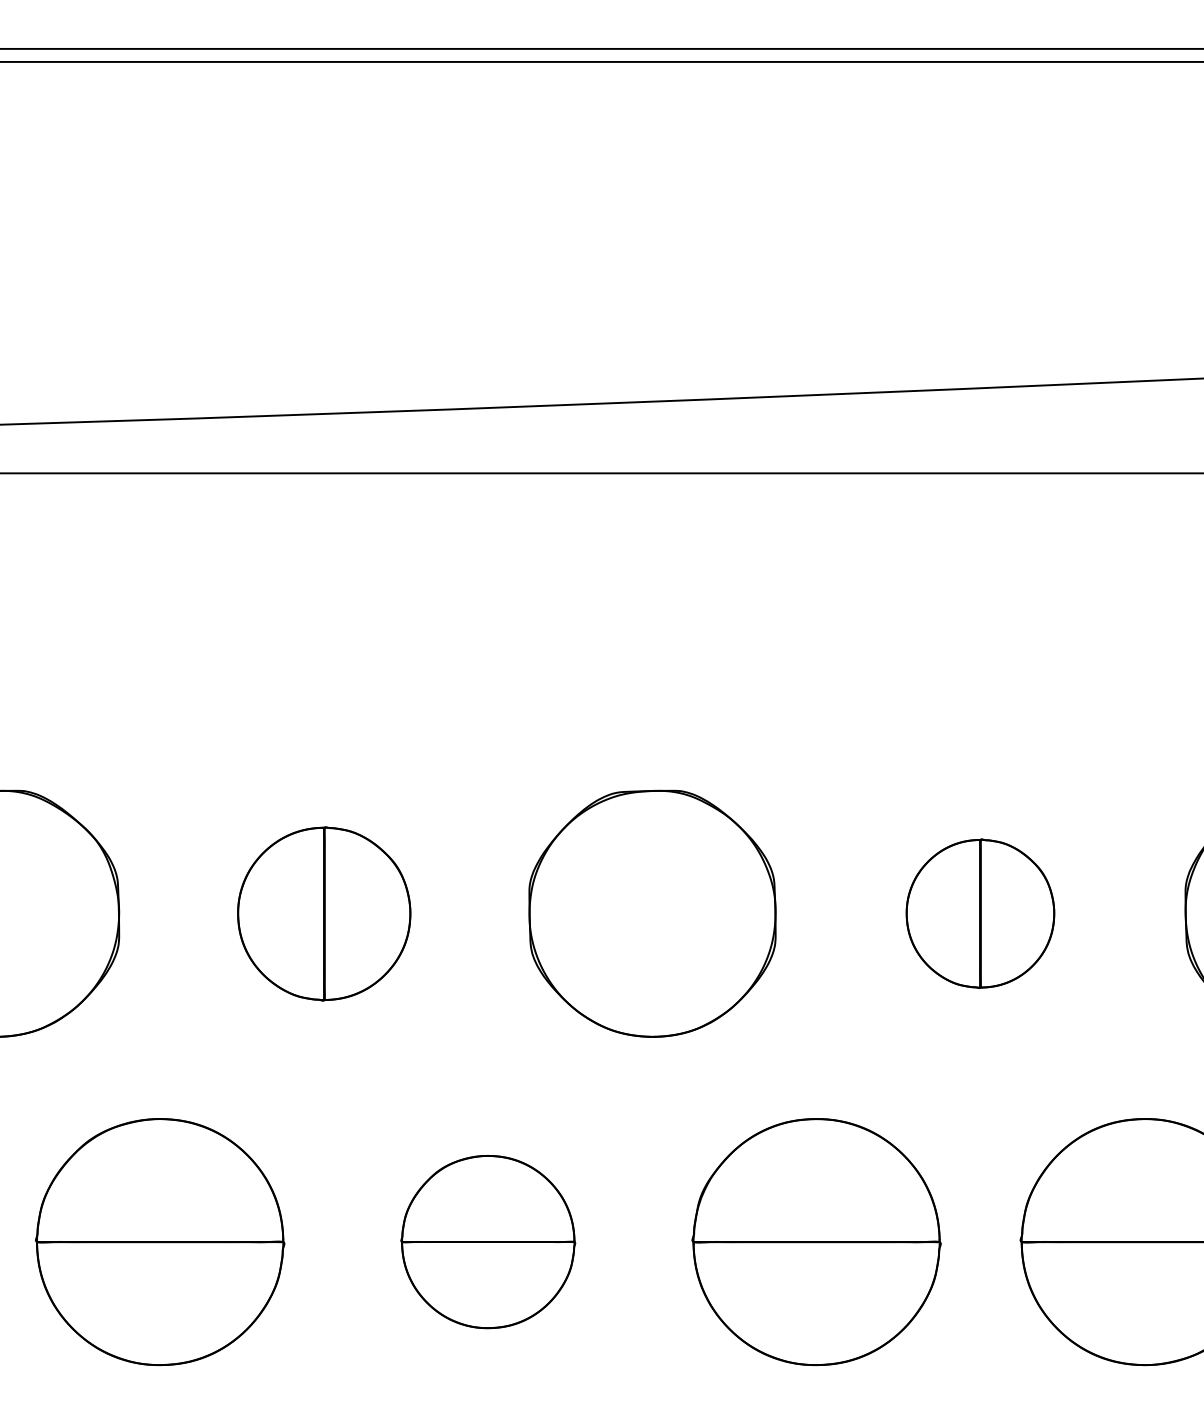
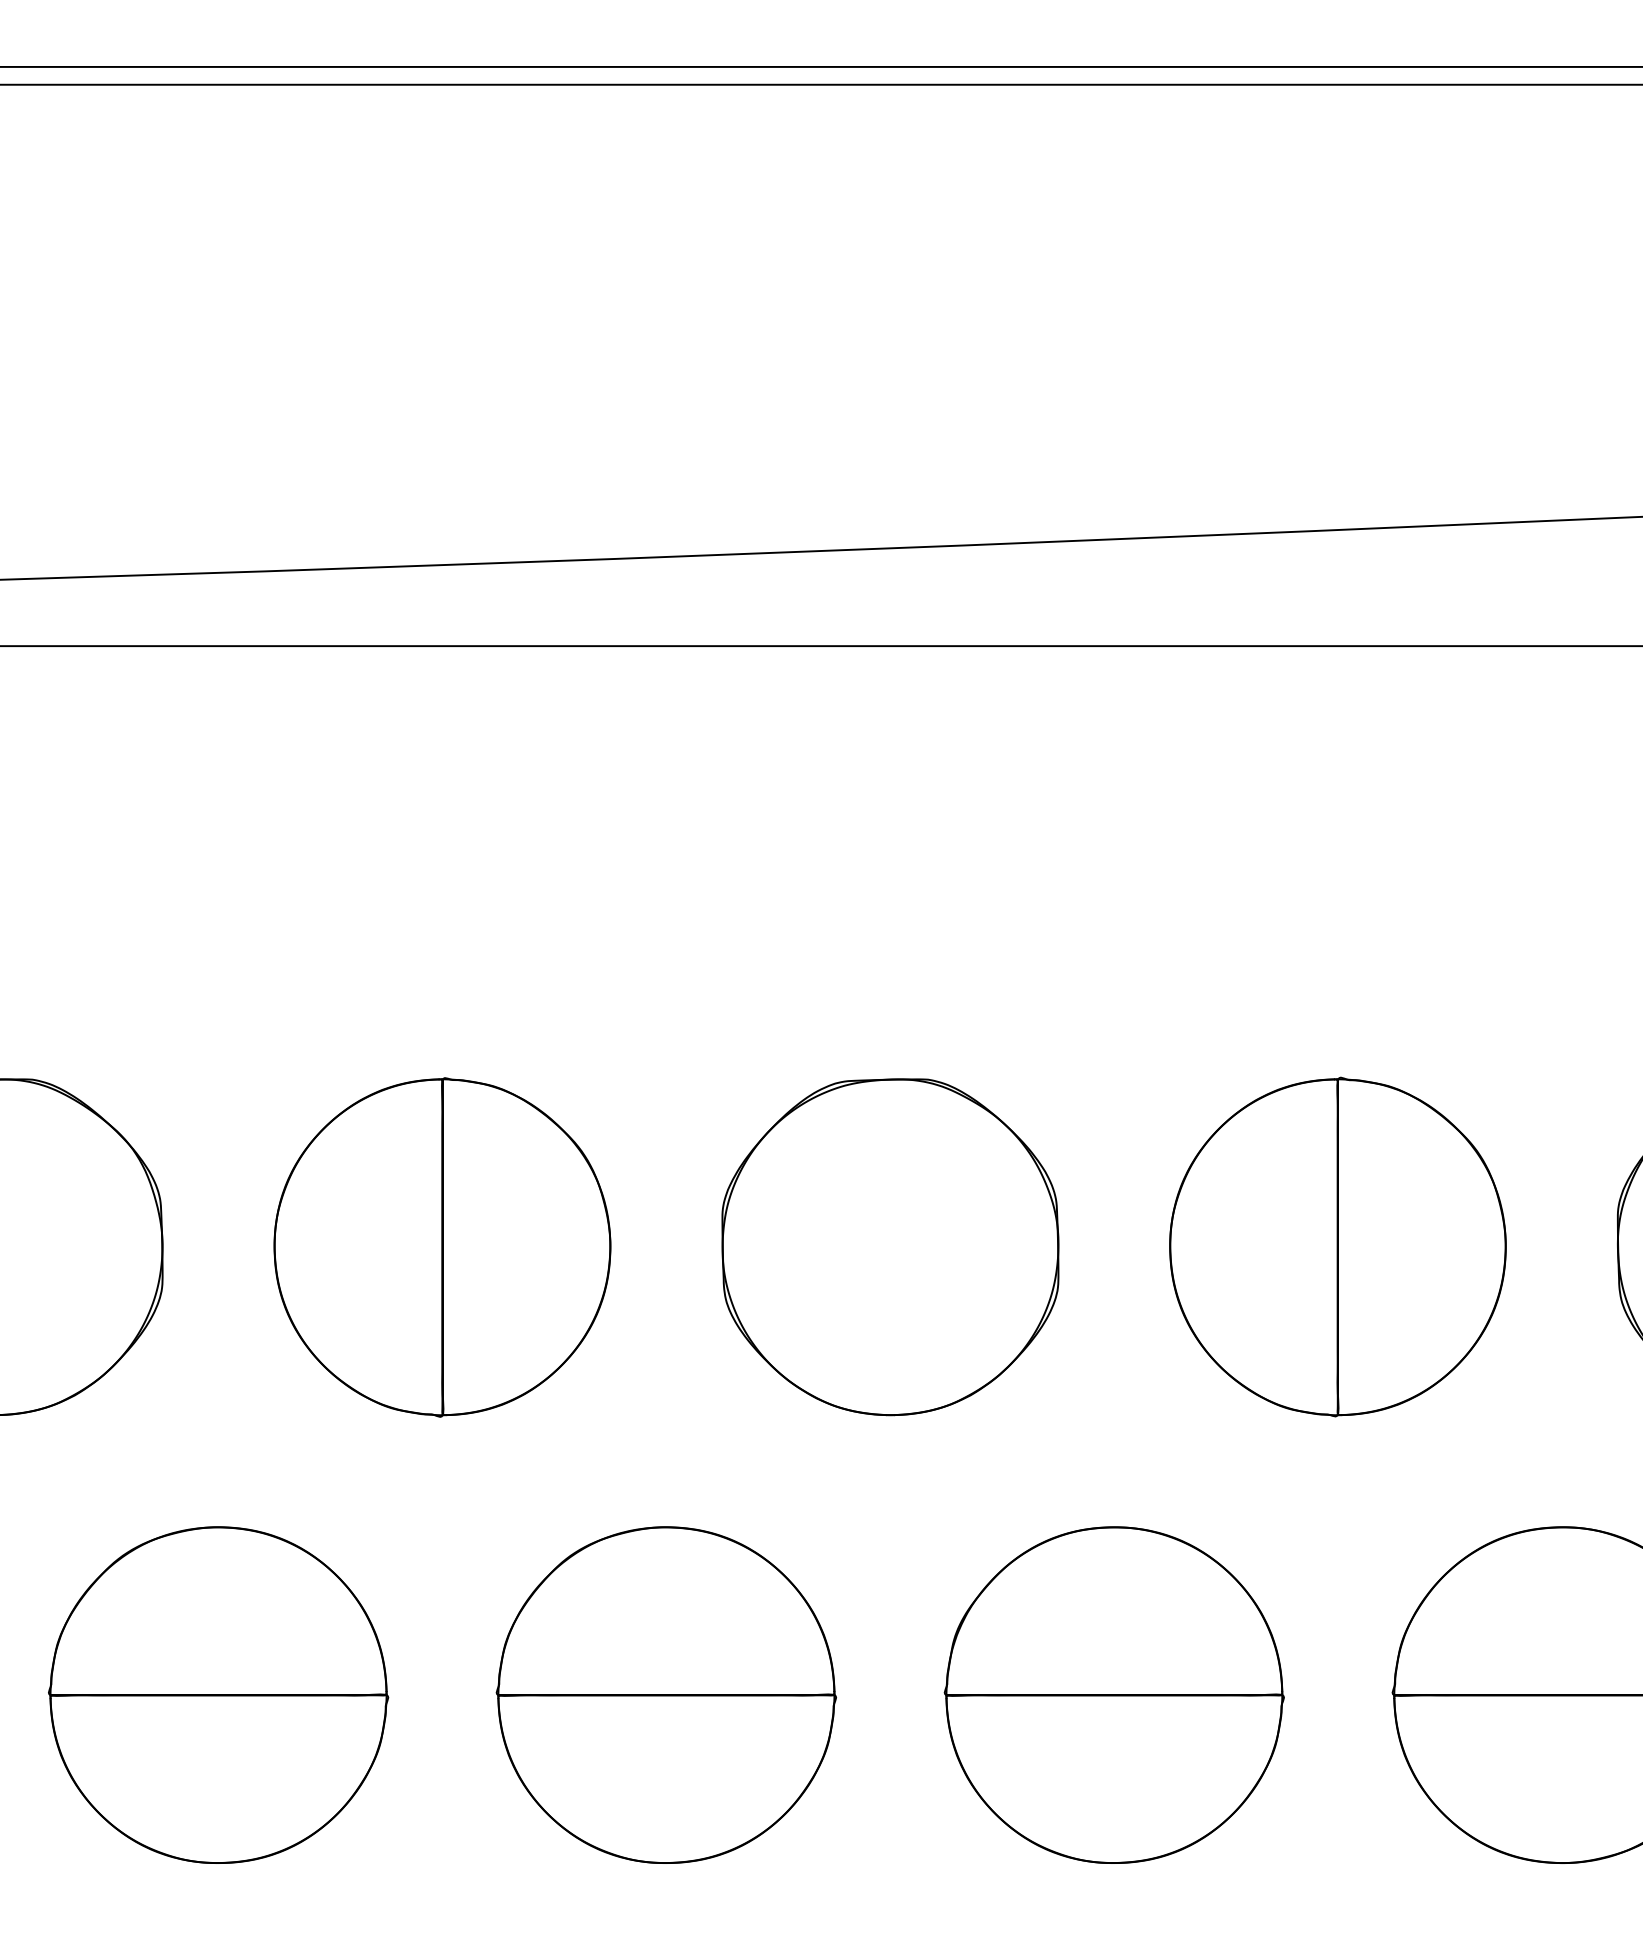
part: (980, 913) -> (1337, 1246), size x1.67
part: (324, 914) -> (442, 1247), size x1.43
part: (487, 1241) -> (665, 1694), size x1.43

